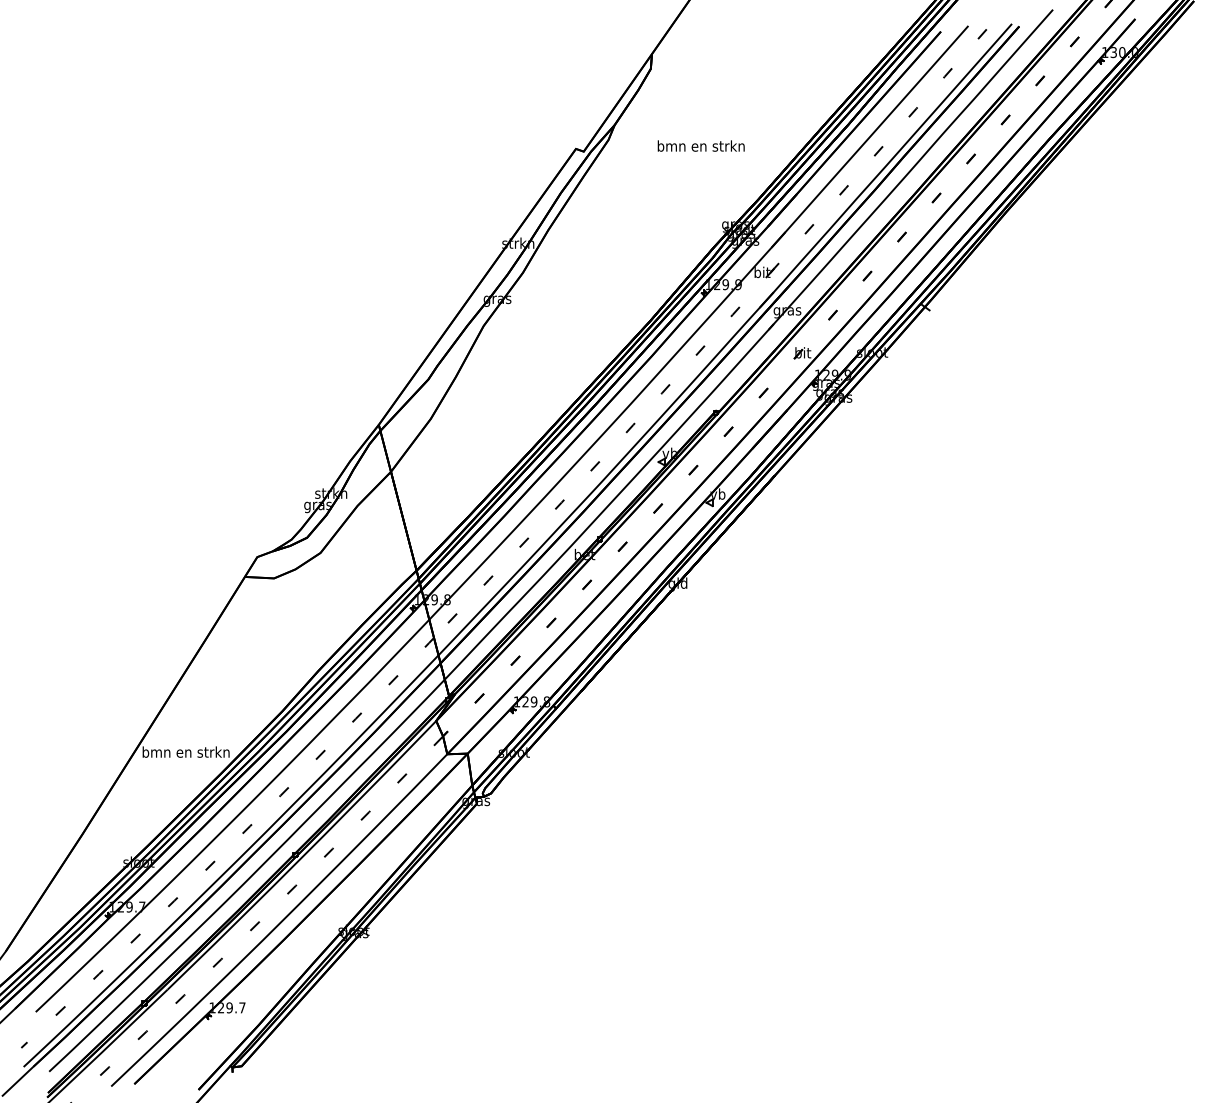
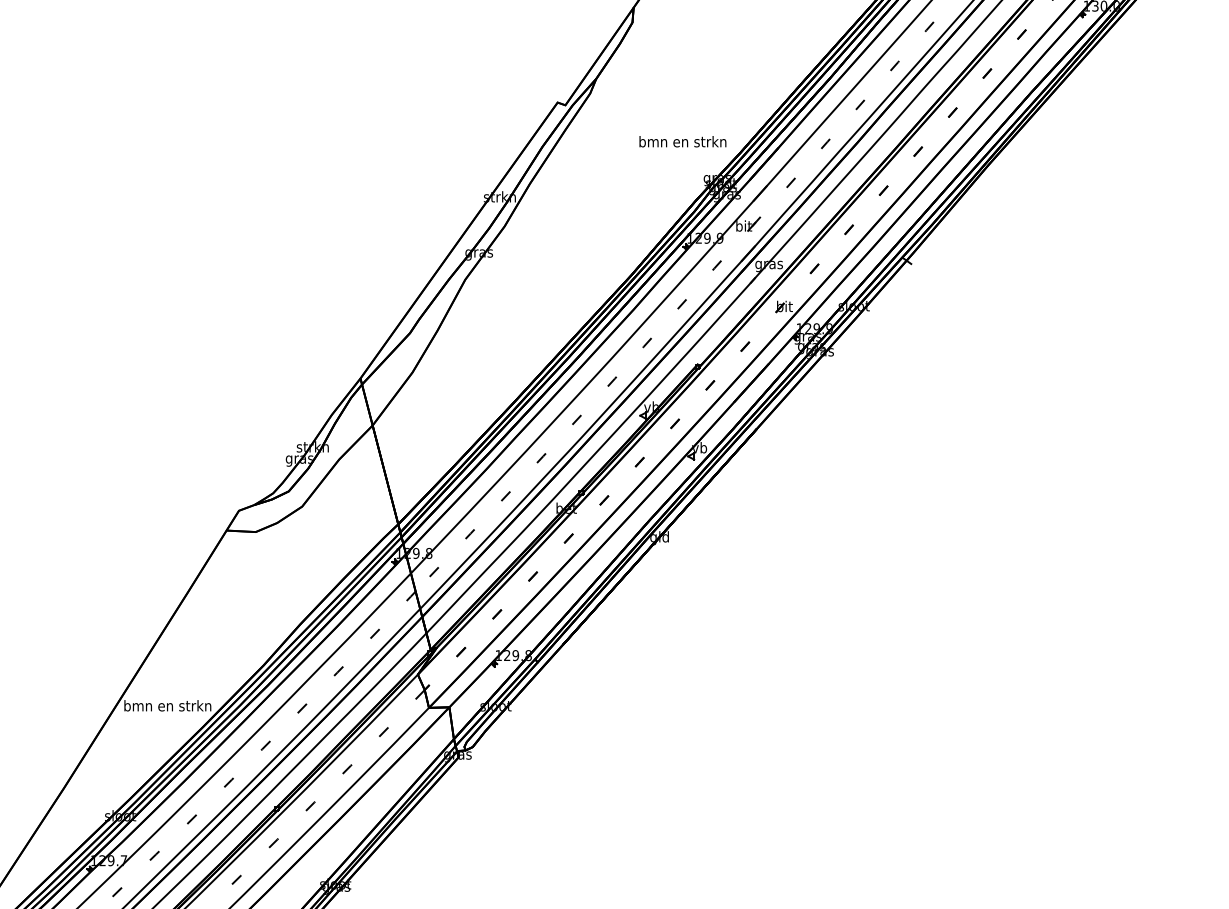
text: (700, 145) -> (682, 141), moved

